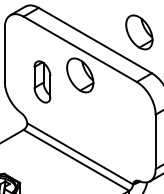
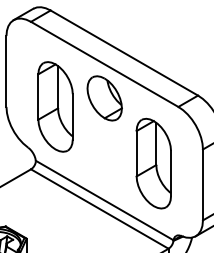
part: (139, 32) -> (181, 42), removed
part: (42, 81) -> (55, 106), size x1.67
part: (117, 125) -> (153, 163), added

